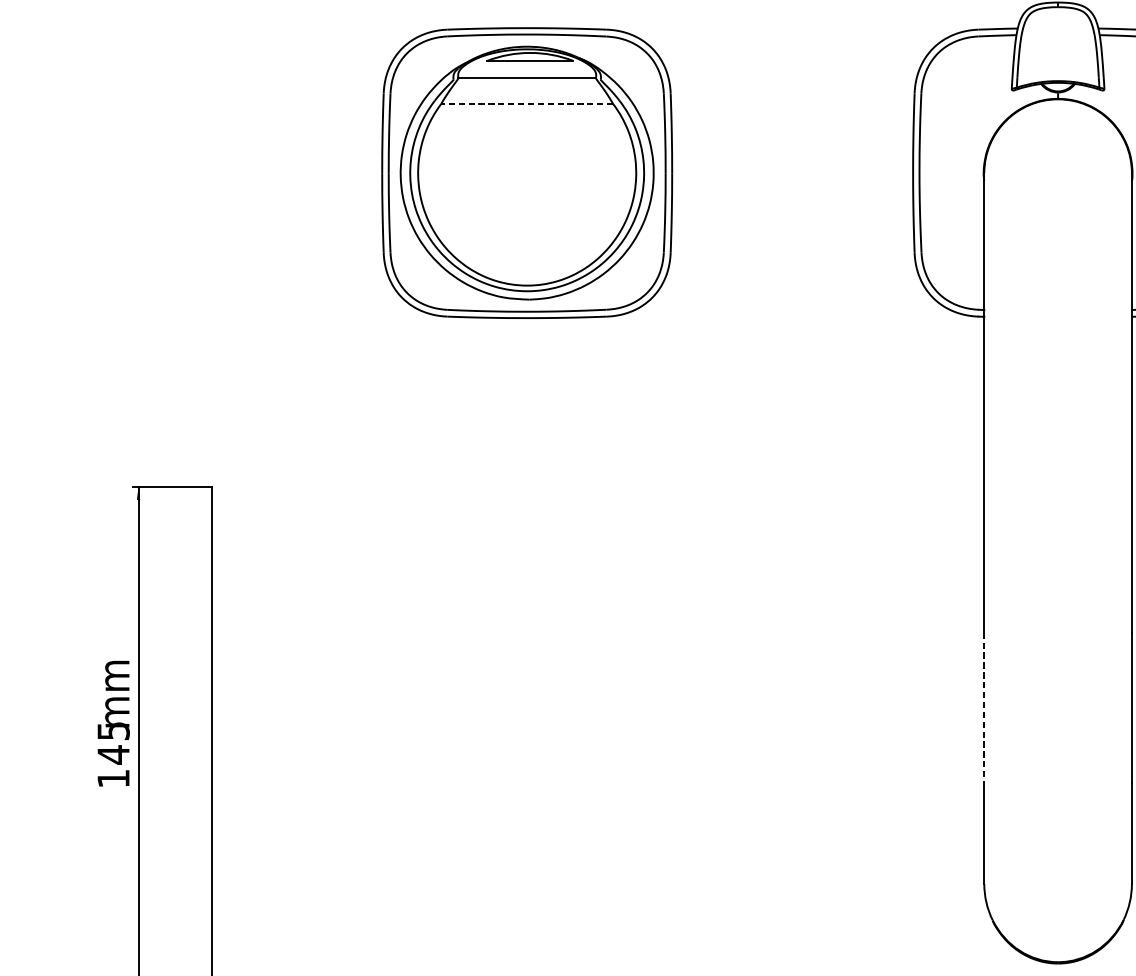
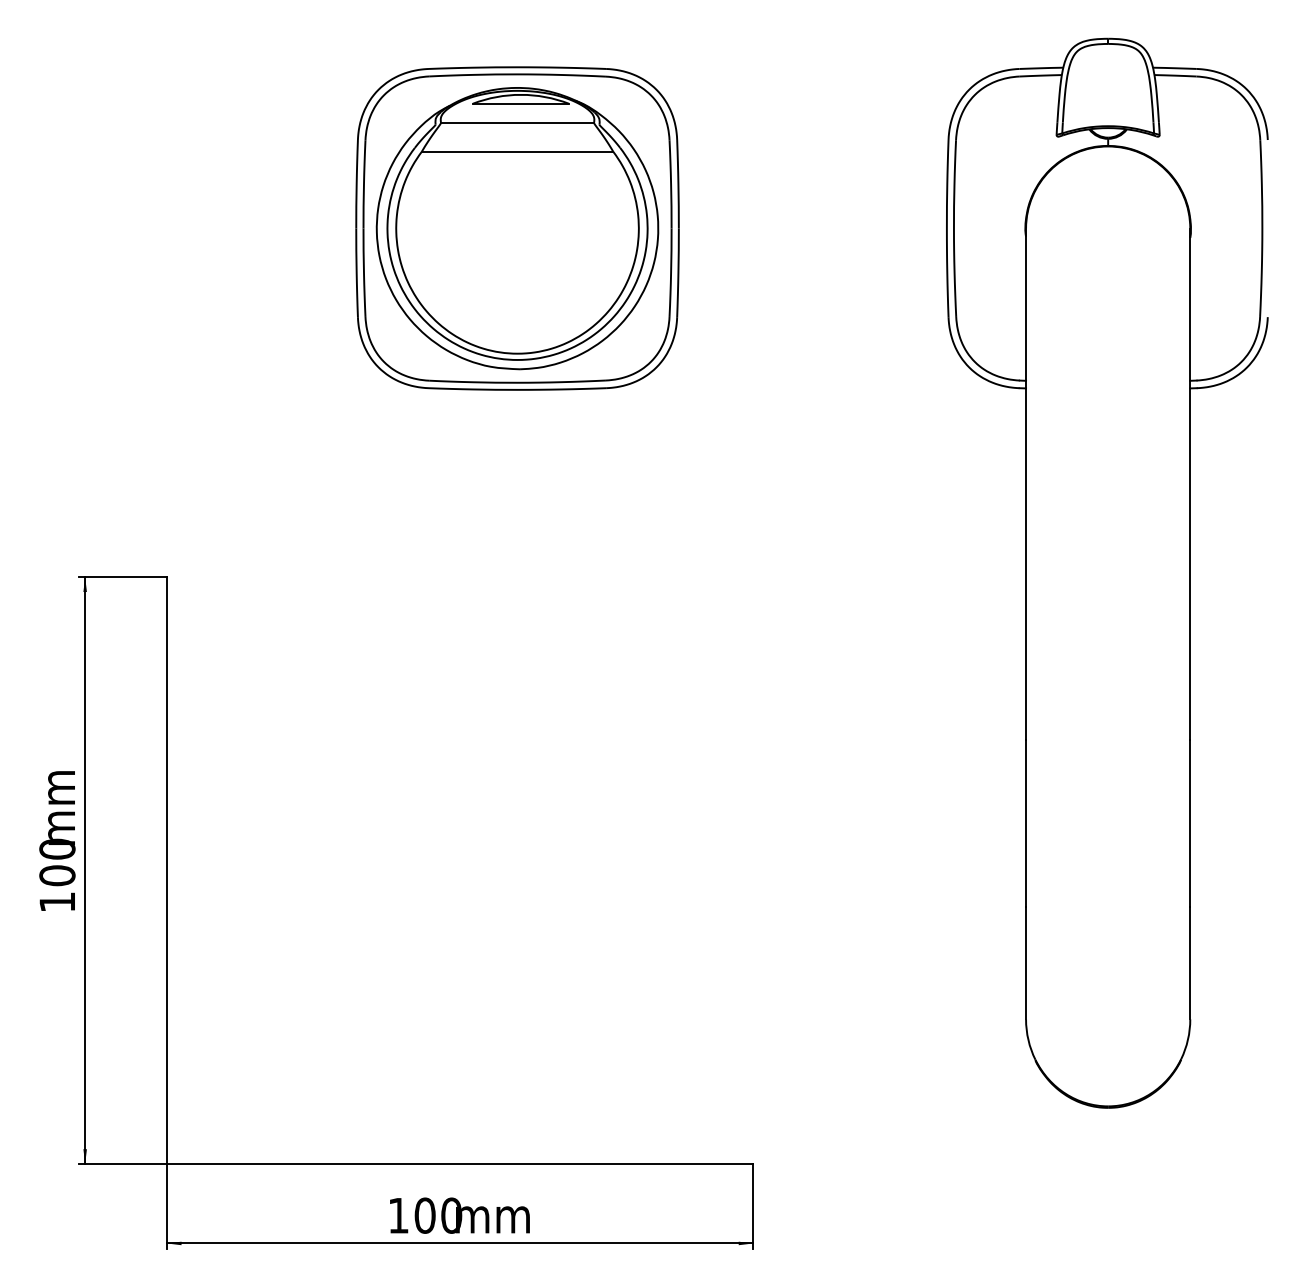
line: (527, 103) -> (517, 151), dashed -> solid
line: (984, 707) -> (1026, 823), dashed -> solid
text: (113, 742) -> (57, 862), 145 -> 100

